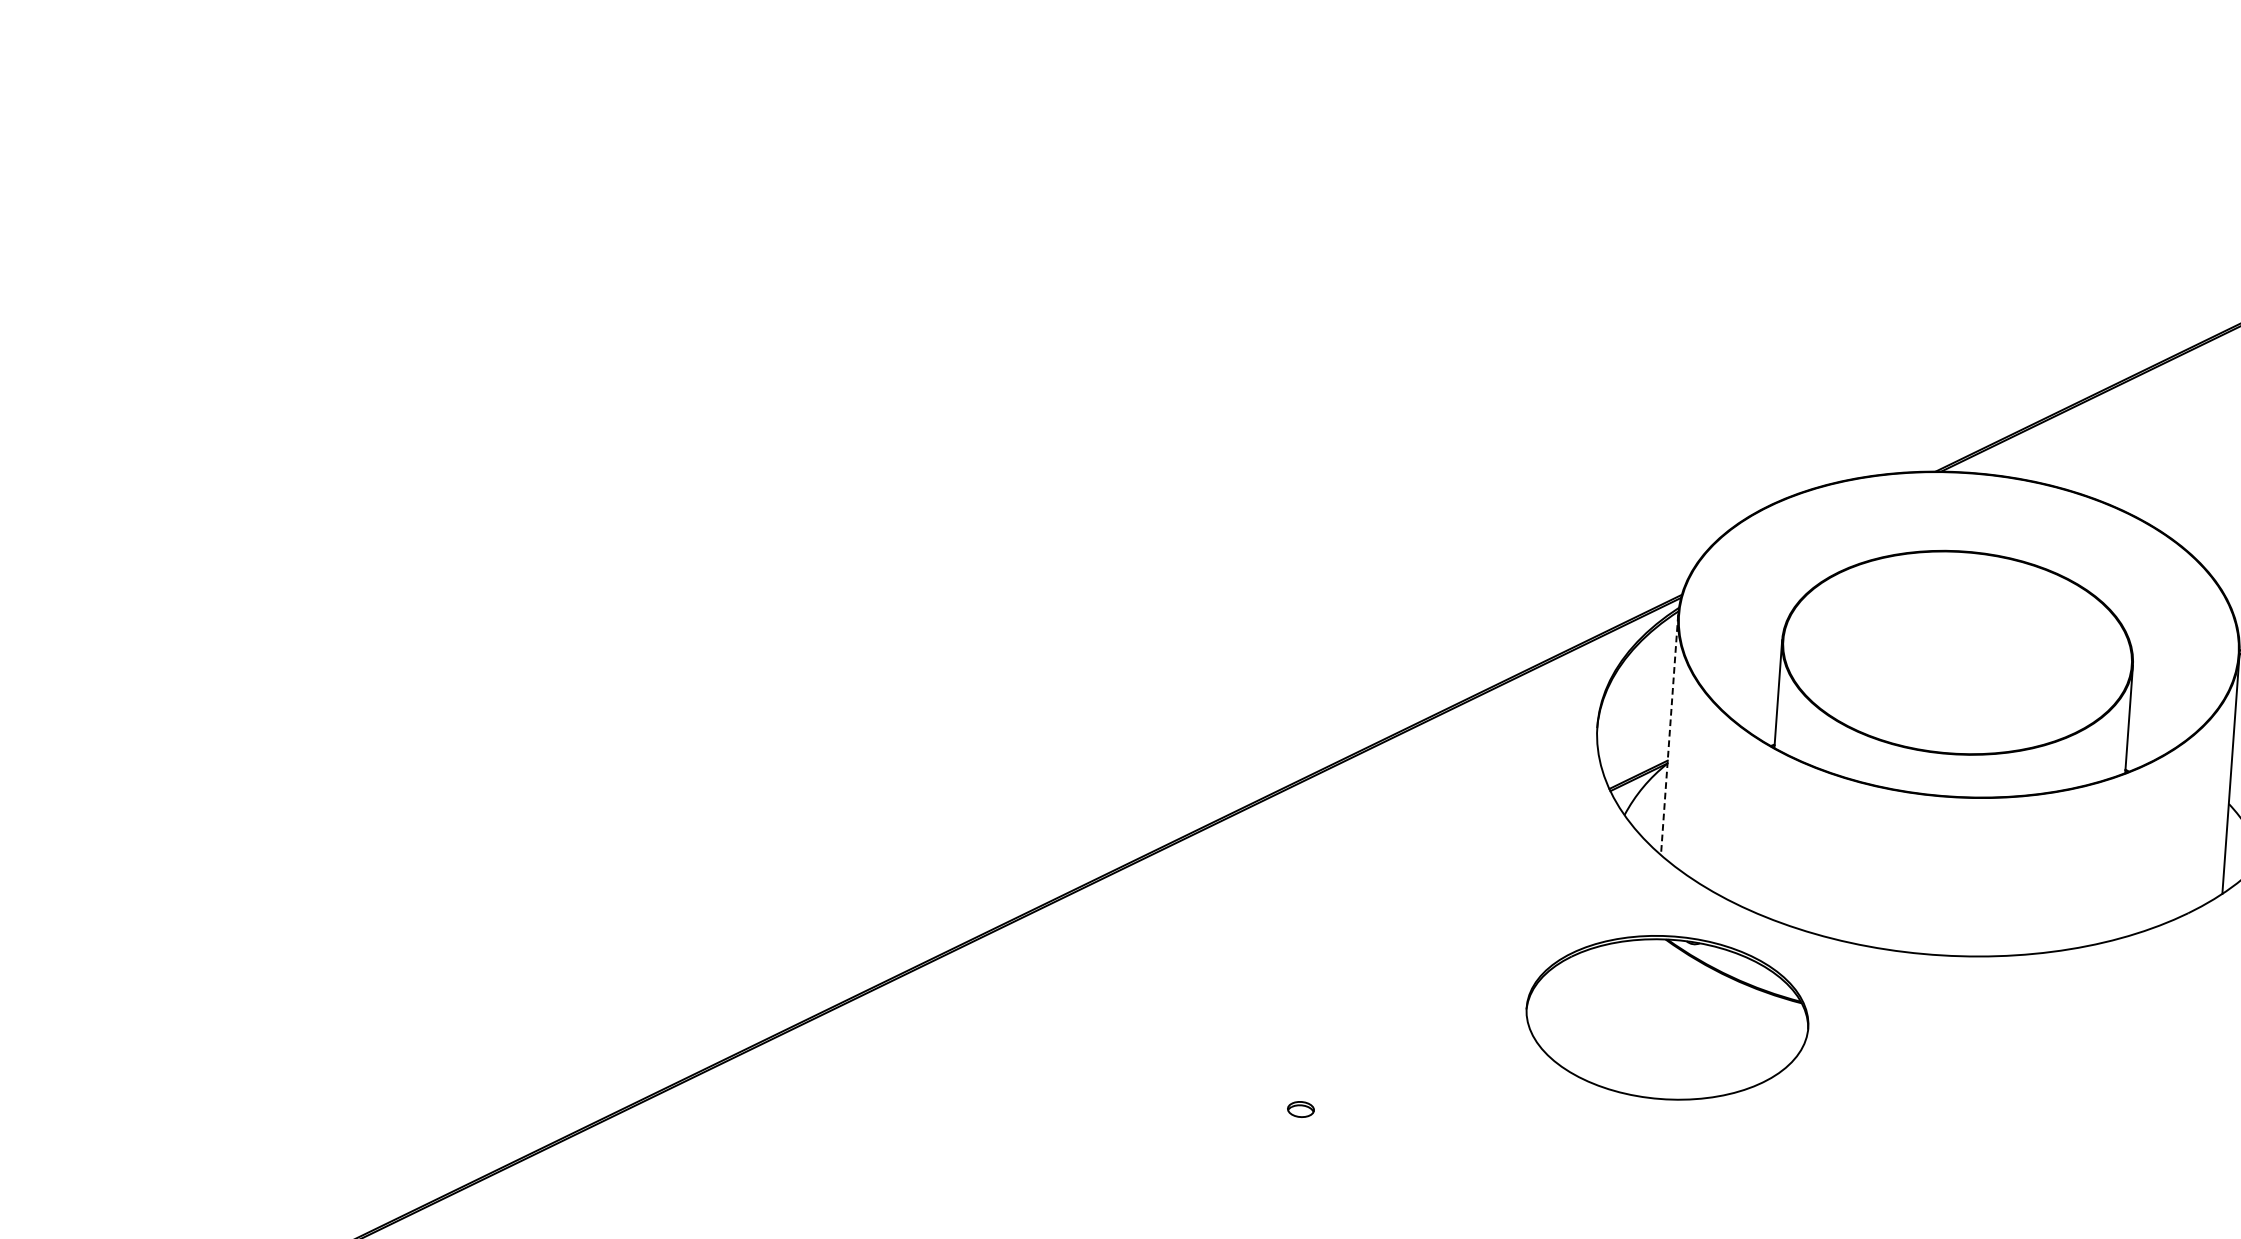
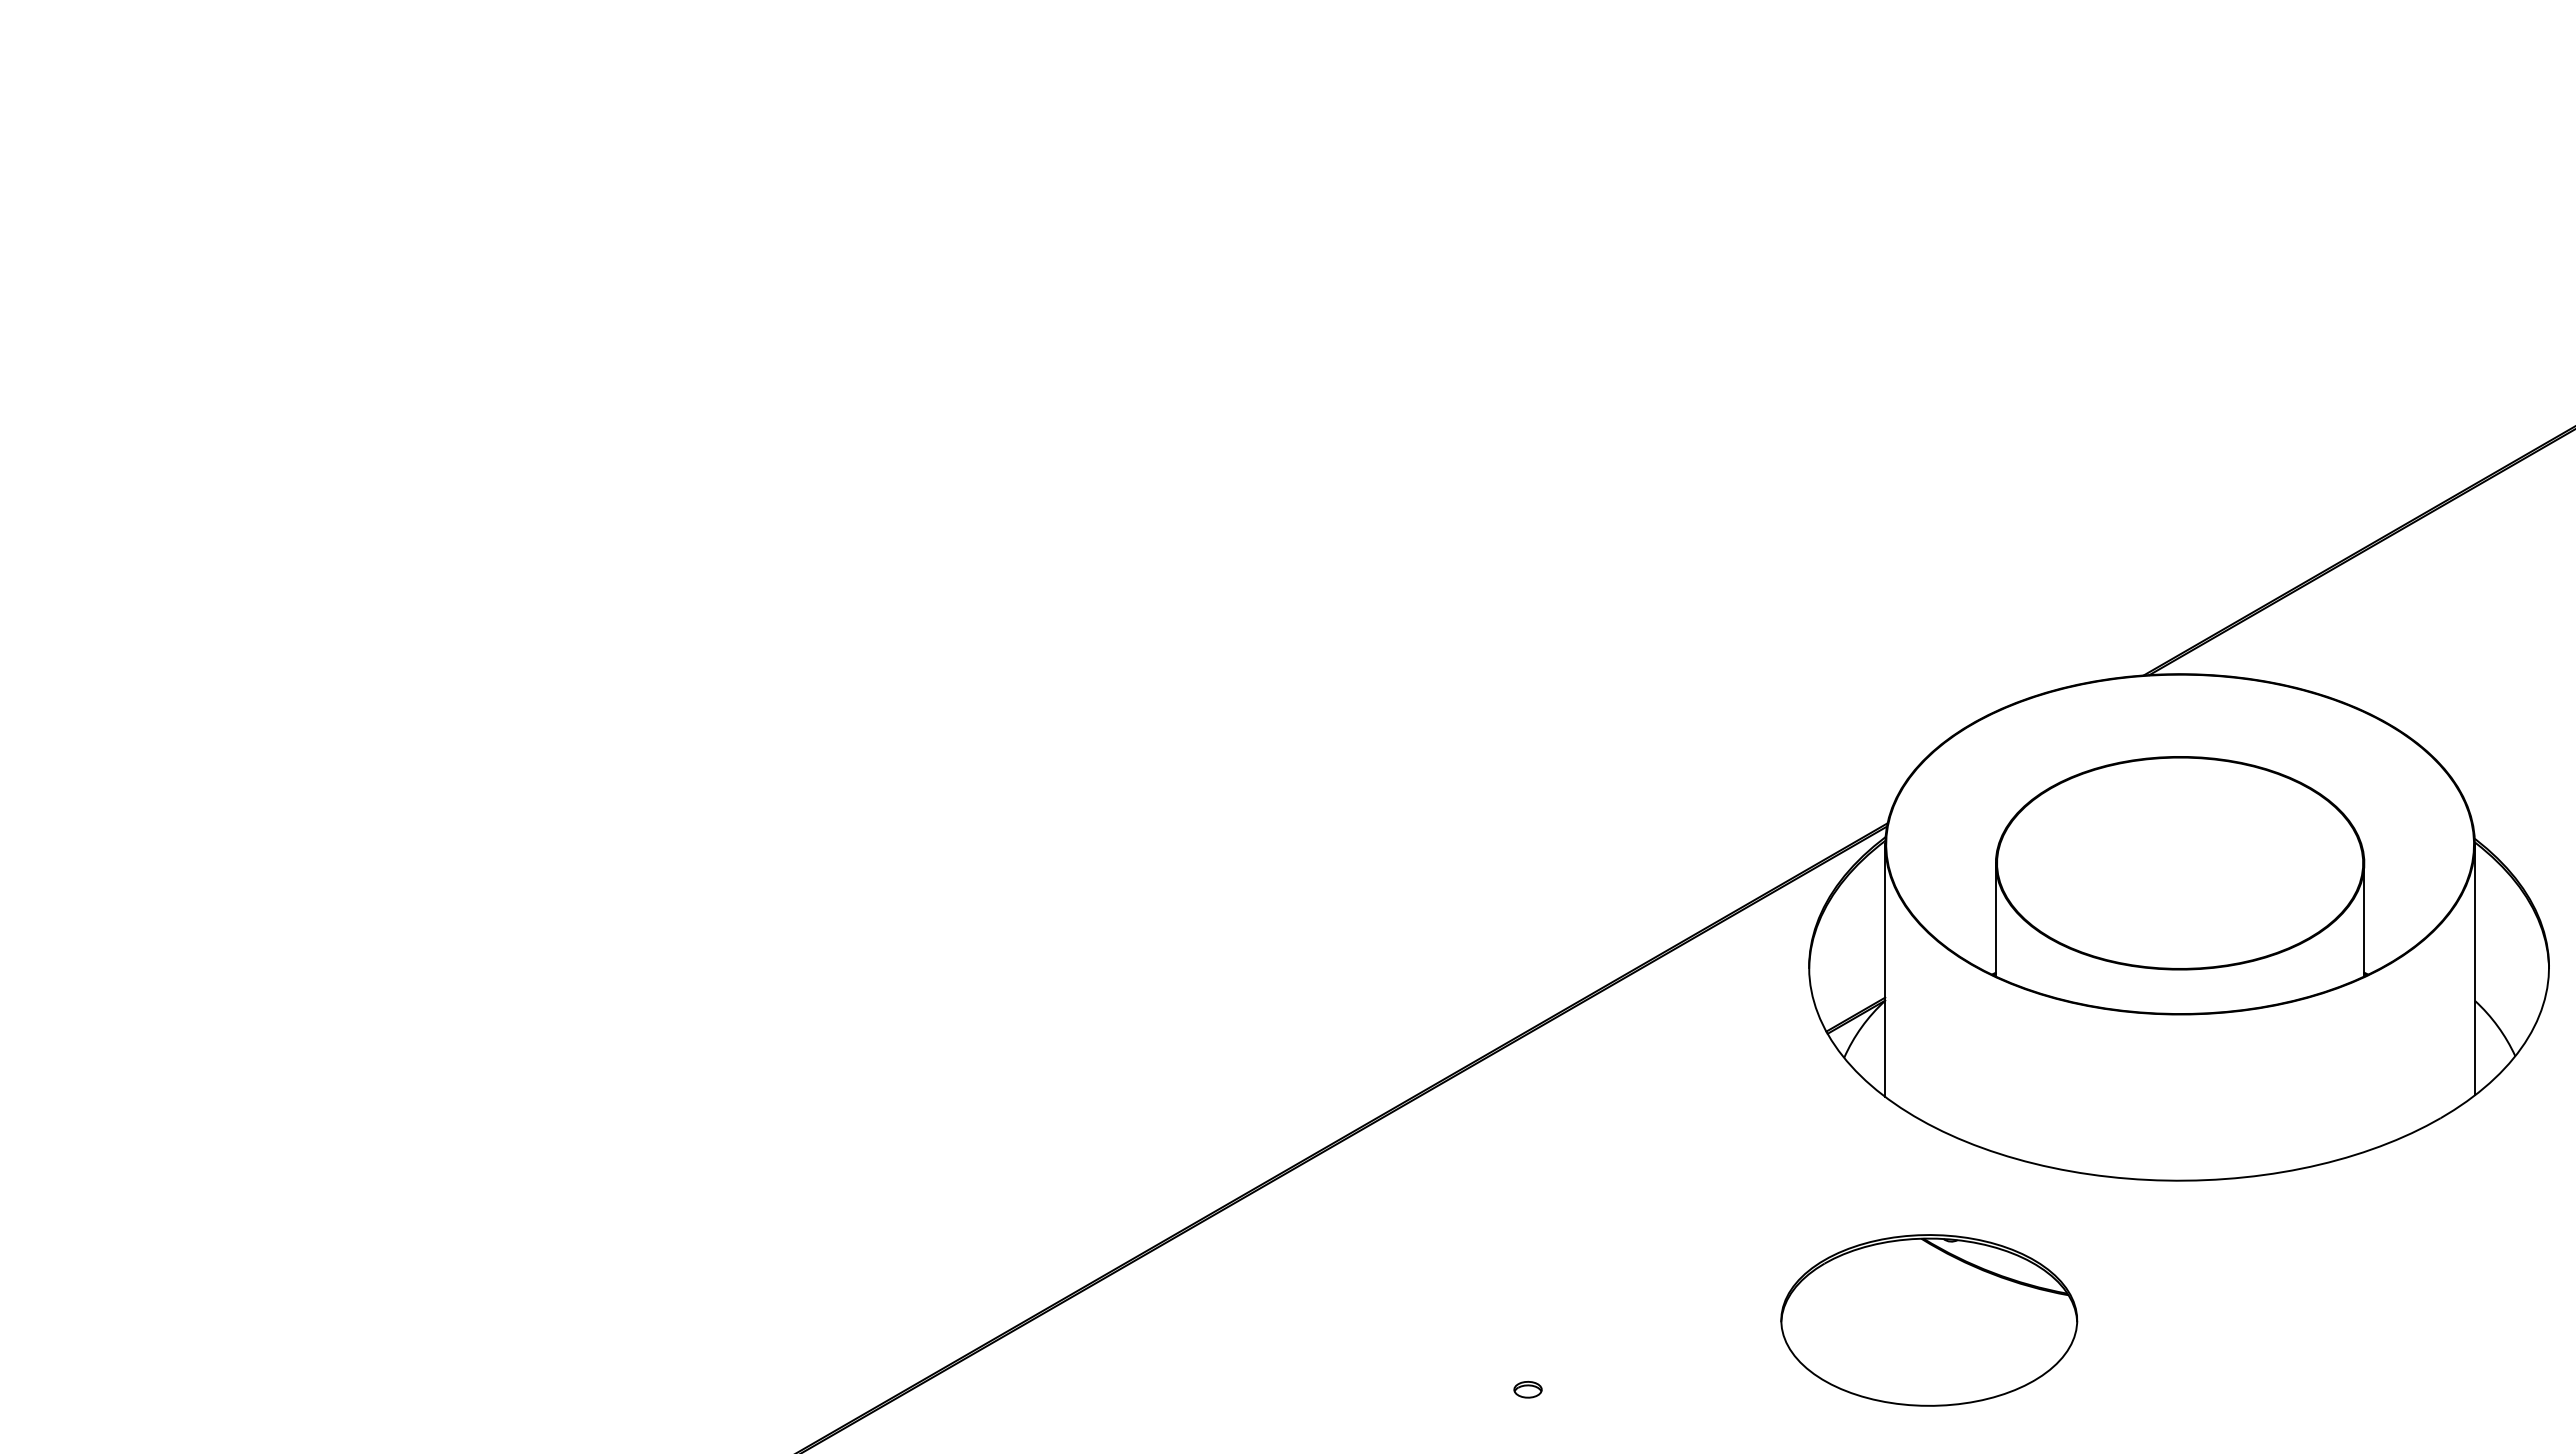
line: (1669, 735) -> (1885, 971), dashed -> solid
part: (1667, 1017) -> (1929, 1320), moved

